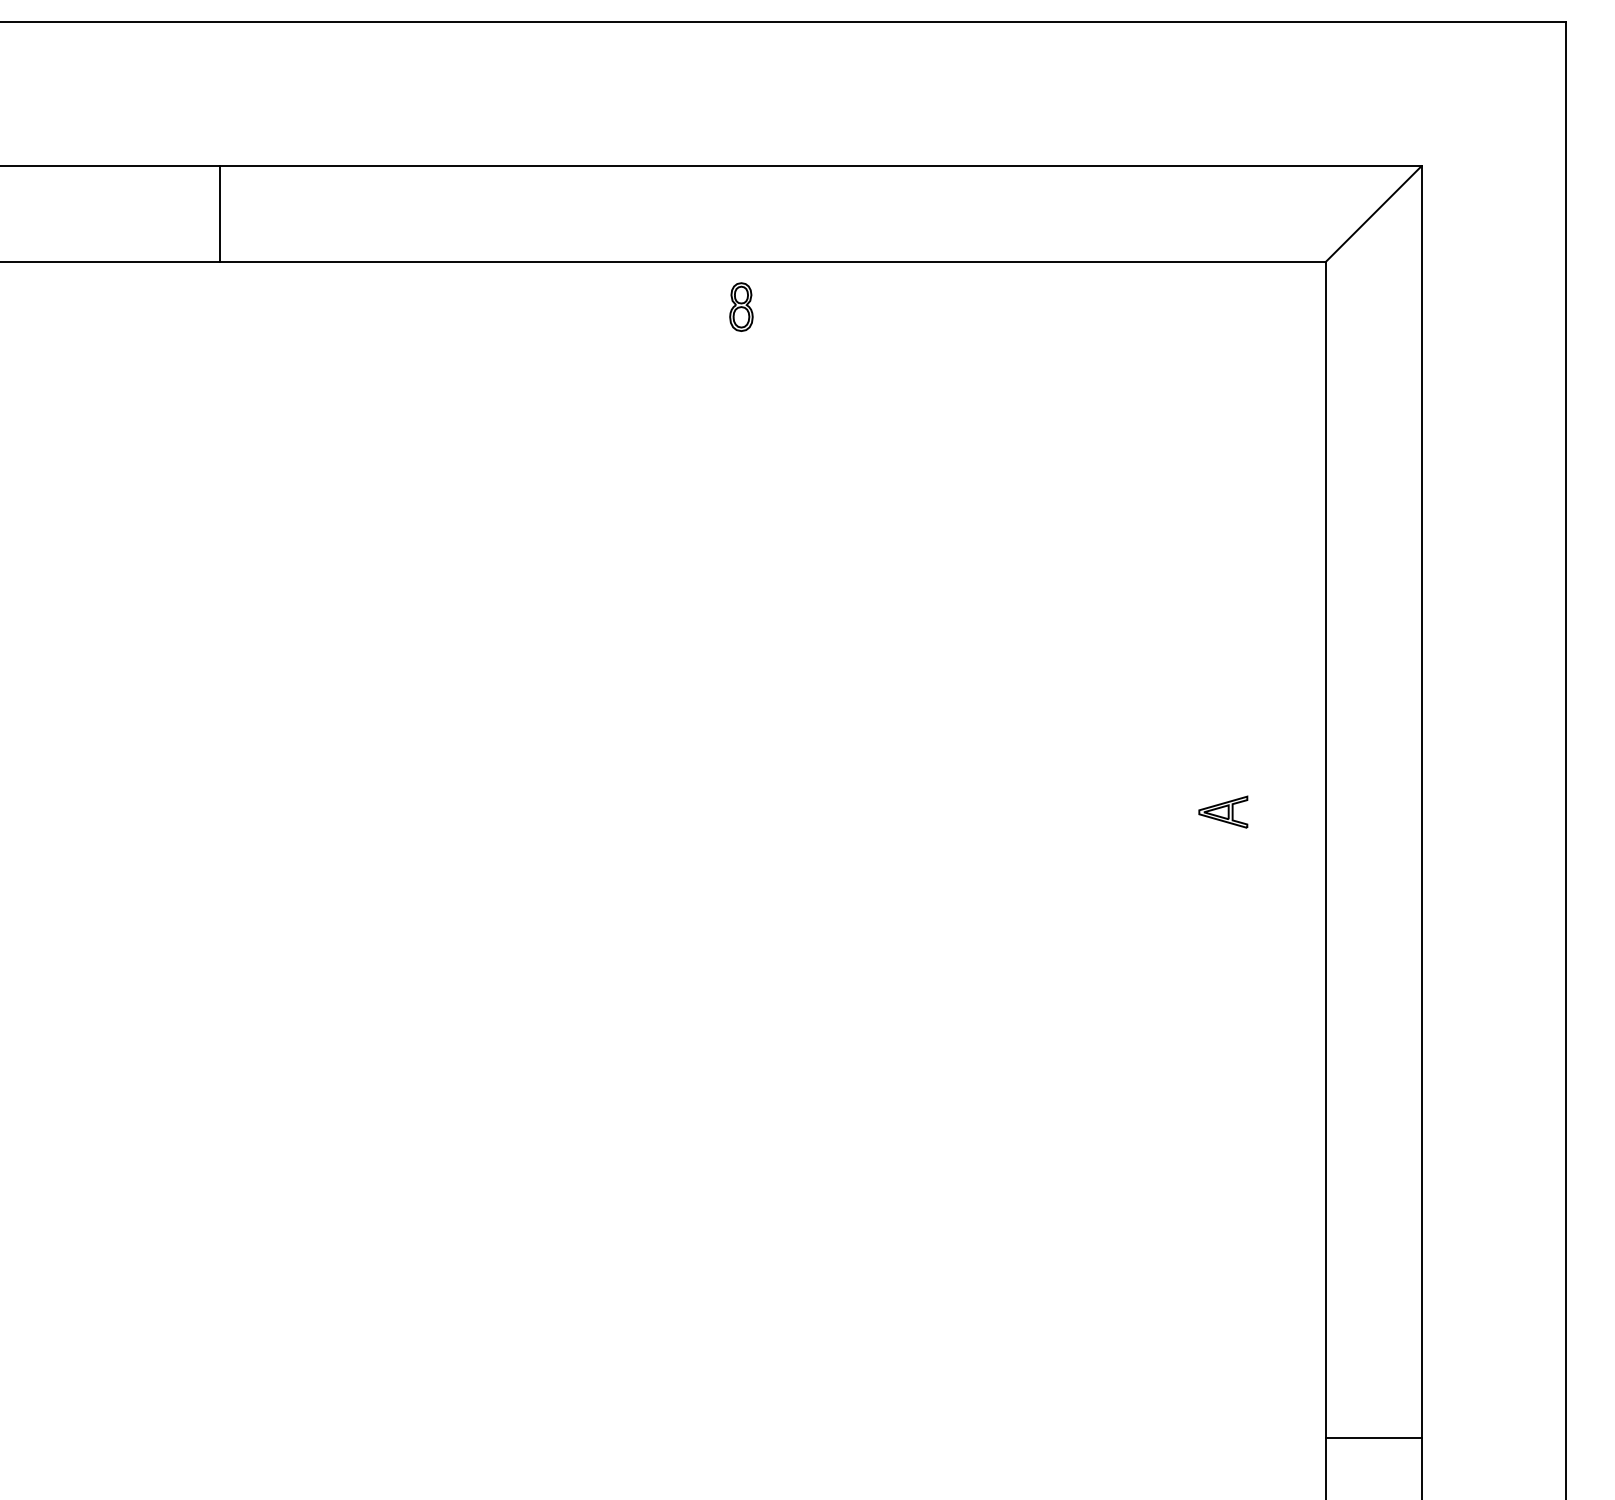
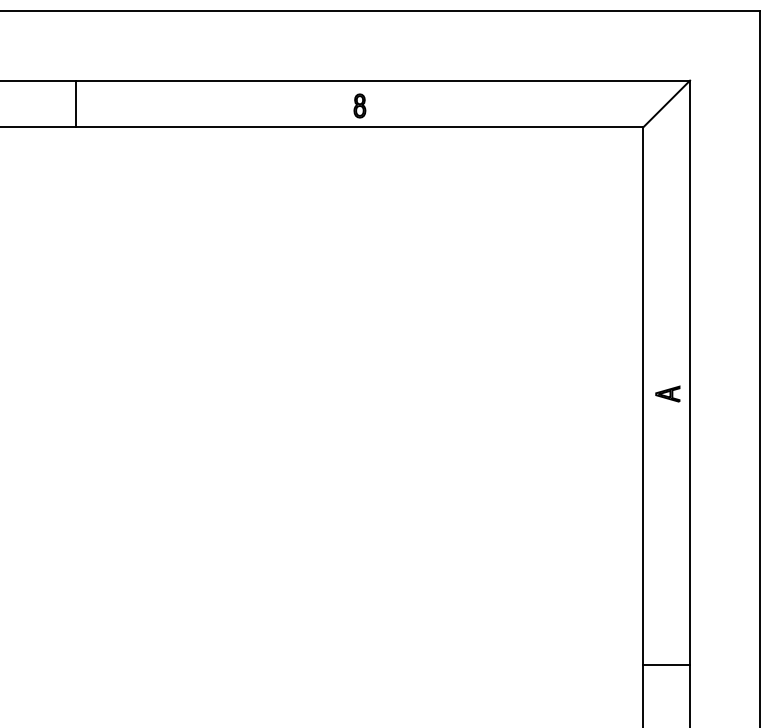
line: (219, 213) -> (75, 103), moved
part: (740, 306) -> (359, 105), moved
part: (1222, 810) -> (667, 393), moved
line: (1372, 1437) -> (666, 664), moved

